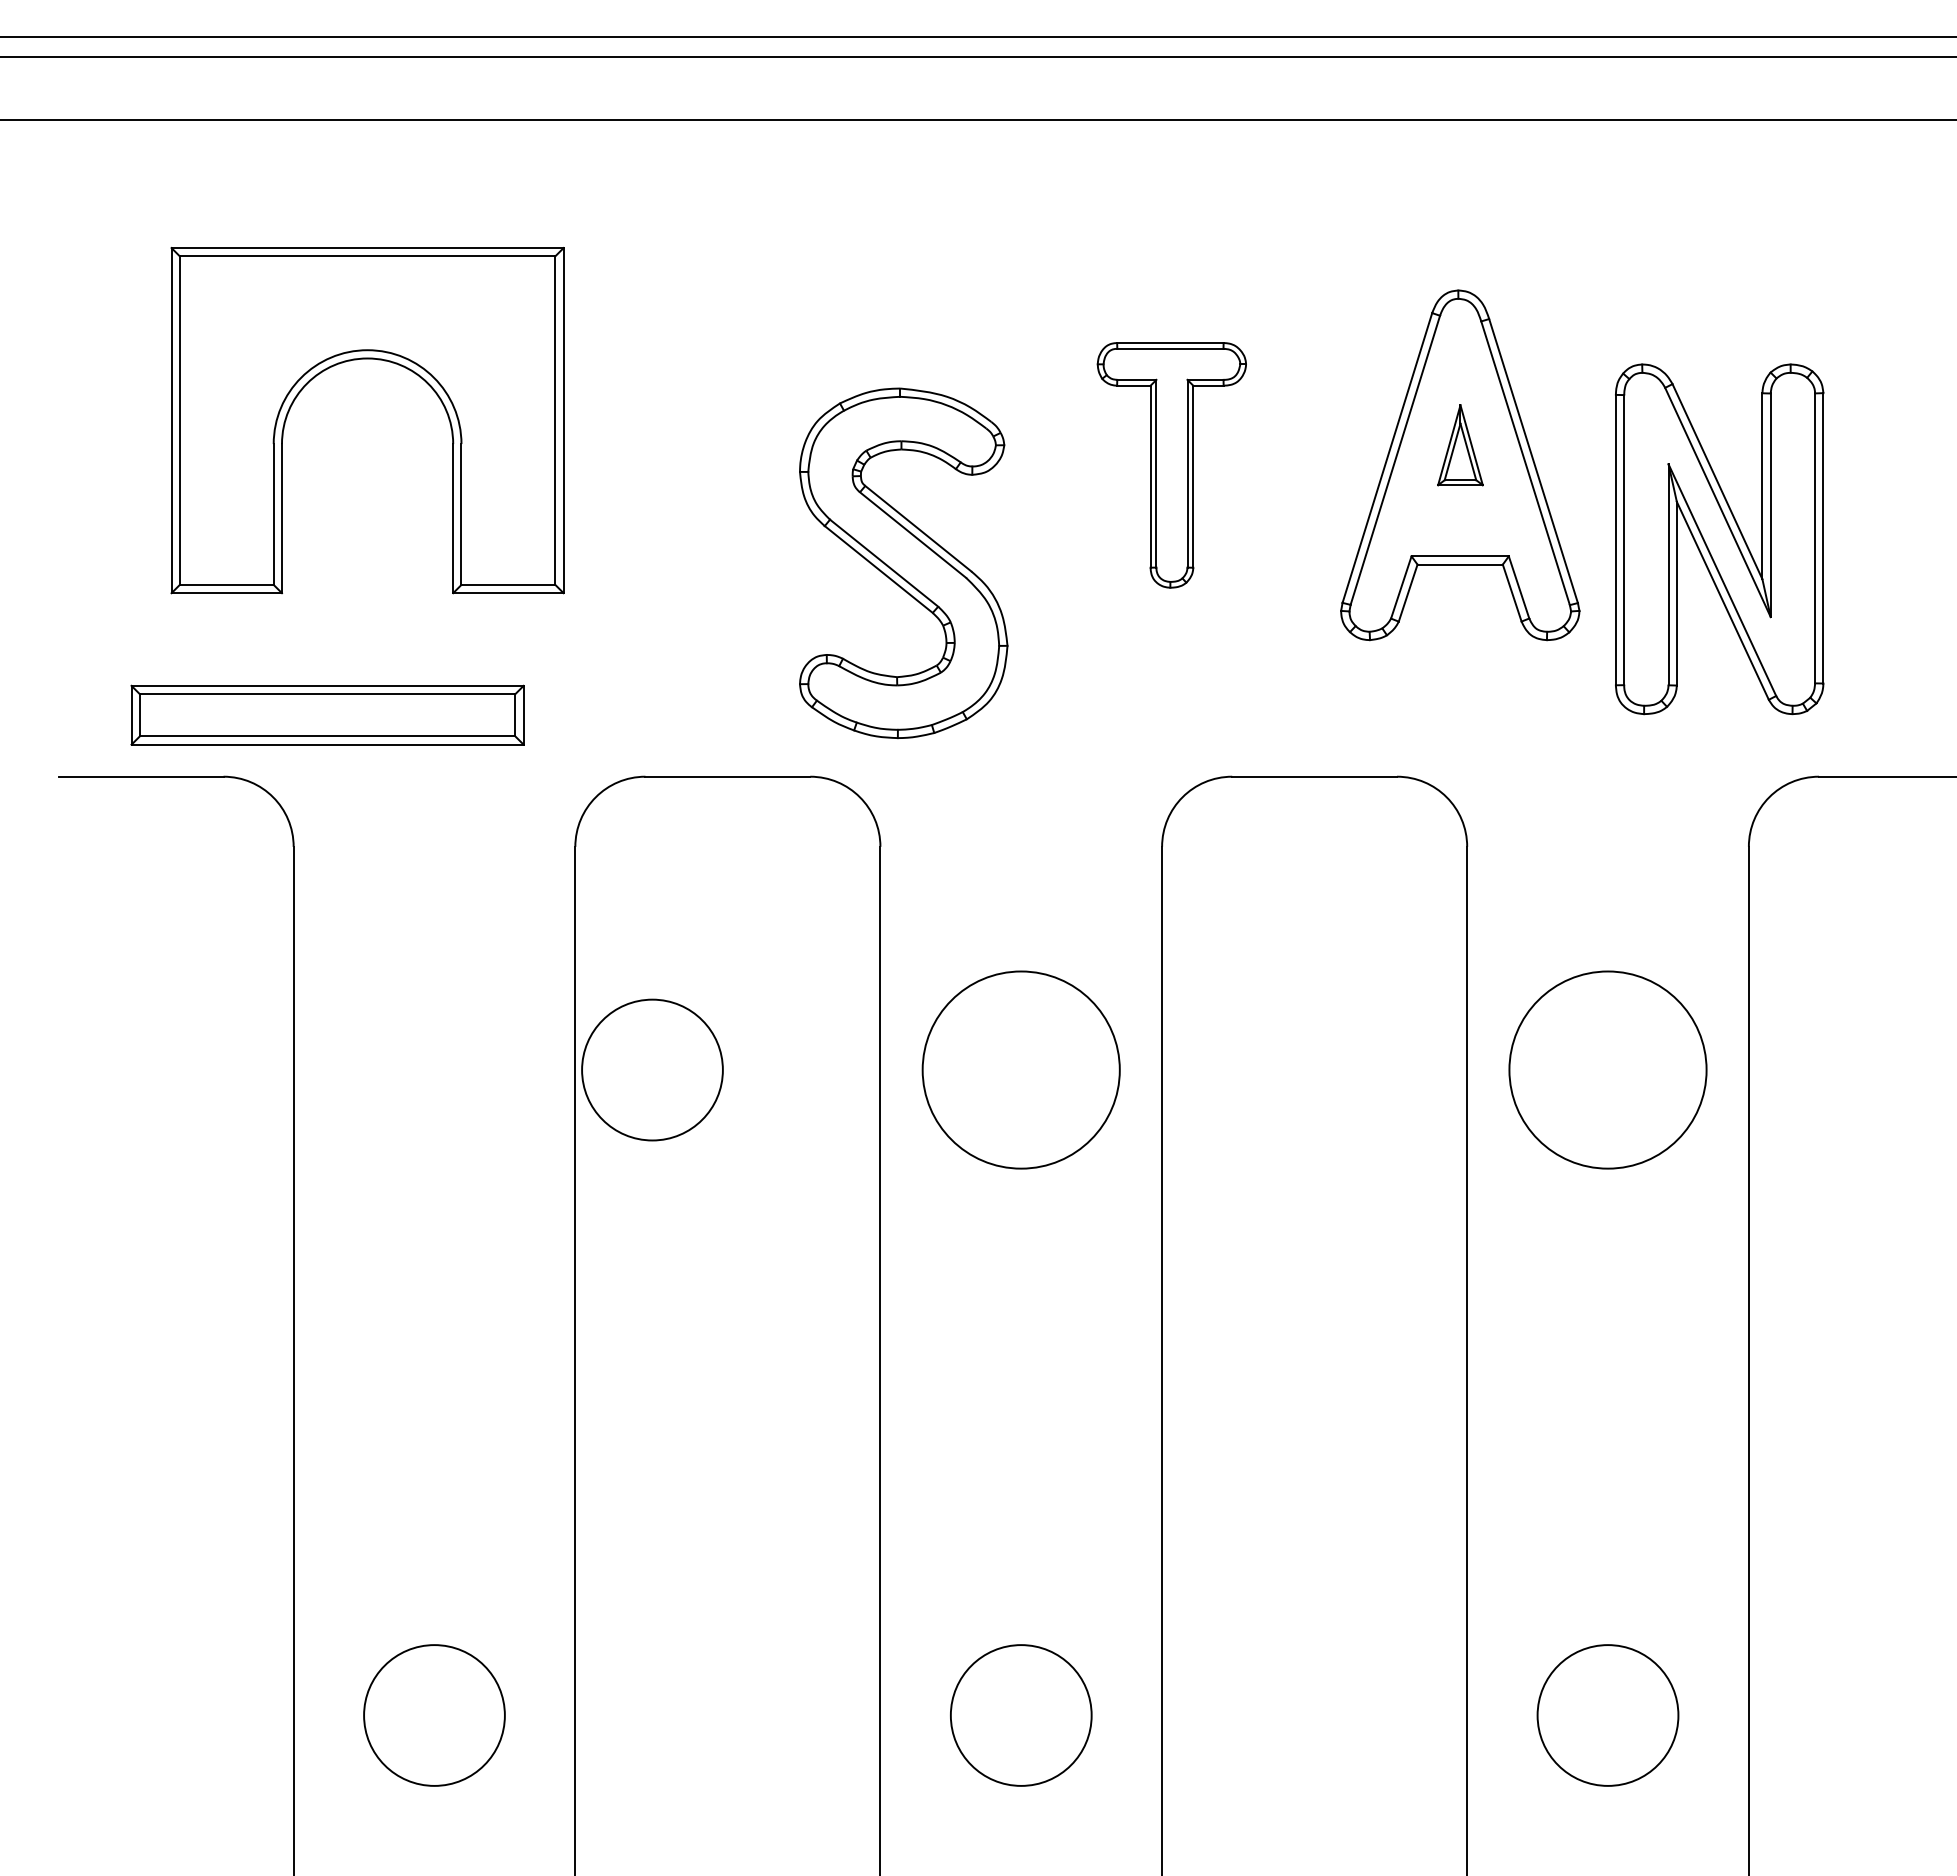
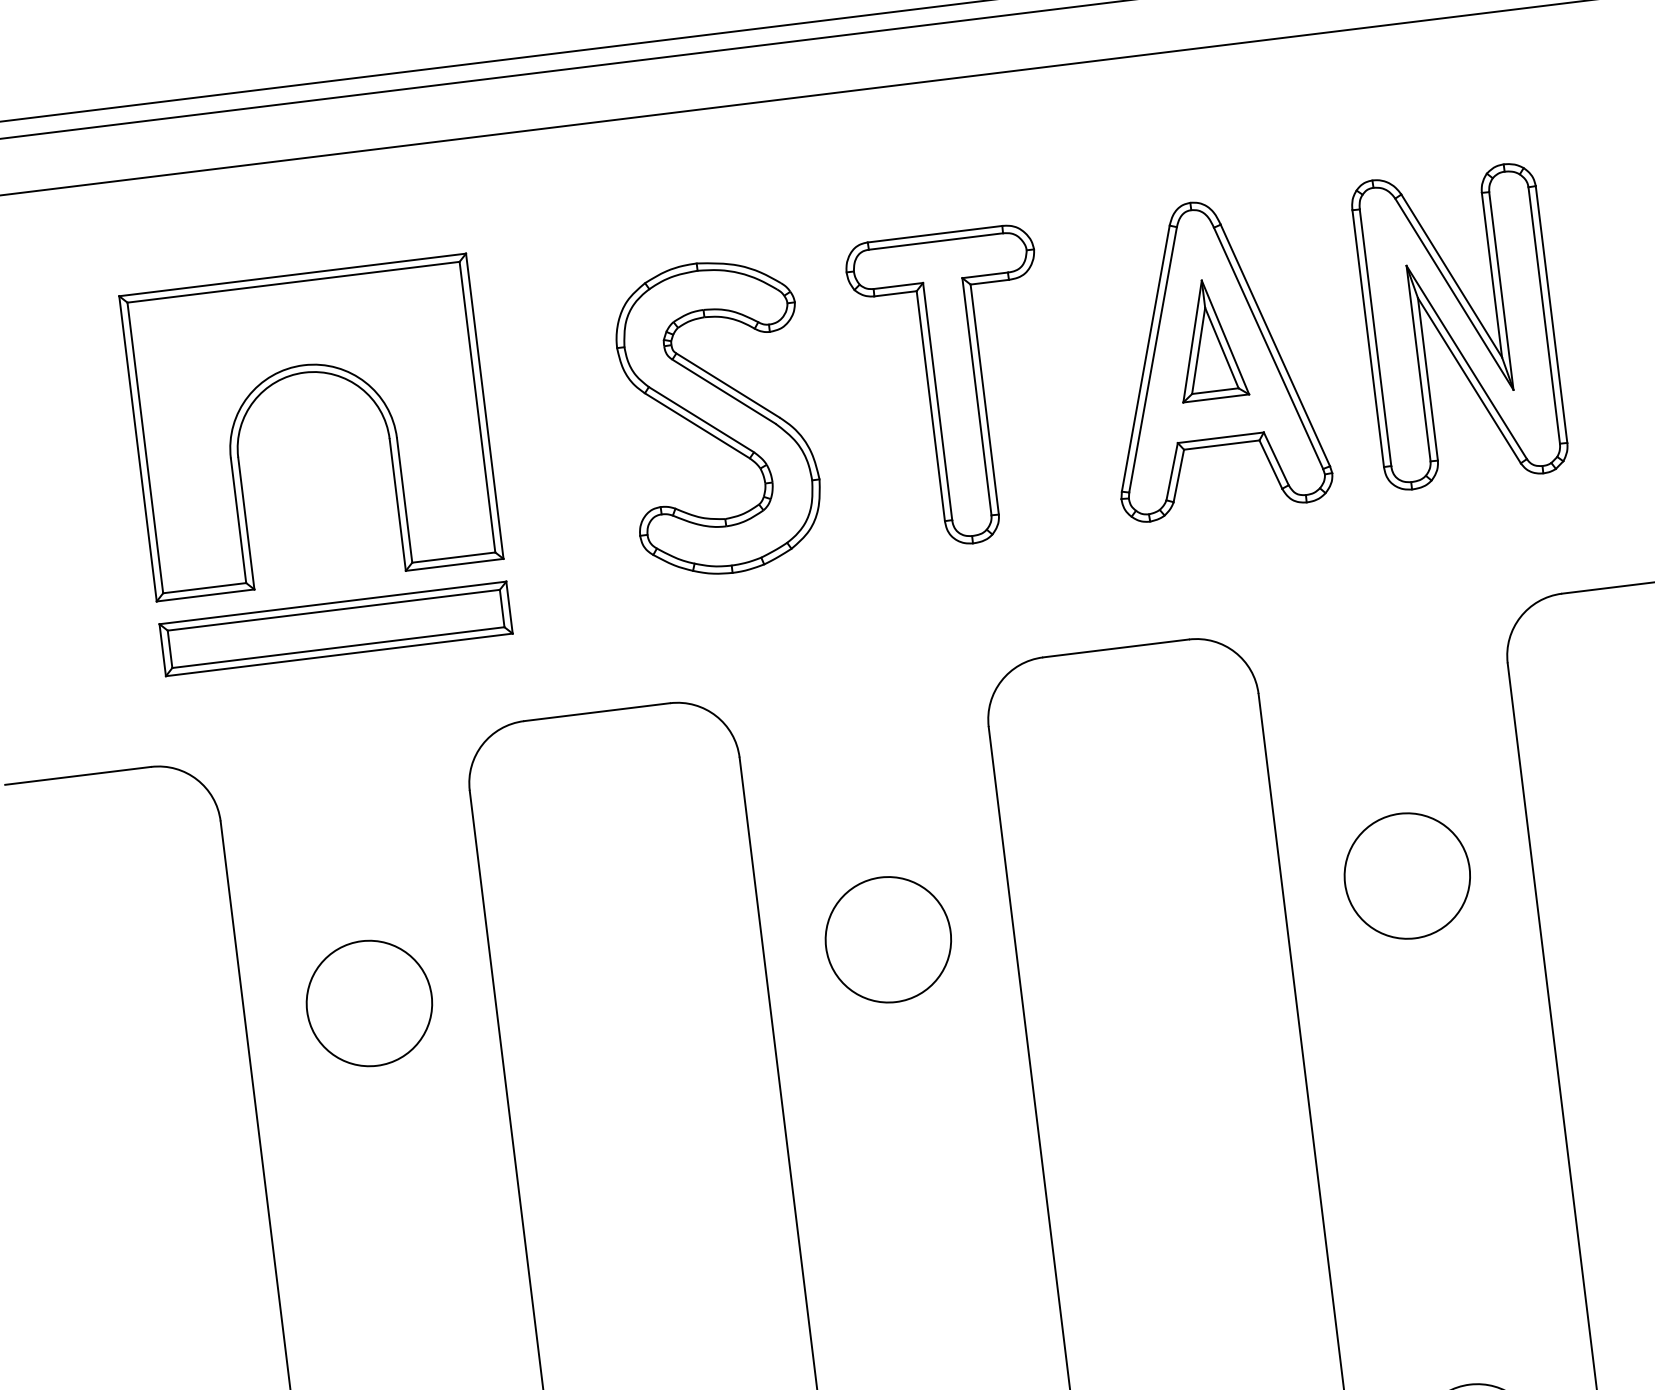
part: (367, 359) -> (304, 373), moved
part: (1460, 444) -> (1208, 338), size x1.67
part: (1171, 465) -> (955, 388), size x1.43
part: (1719, 539) -> (1459, 326), moved
part: (903, 563) -> (718, 417), moved
part: (327, 714) -> (335, 628), moved
circle: (652, 1069) -> (369, 1003), moved
circle: (1020, 1069) -> (887, 939), size x0.71
circle: (1607, 1069) -> (1406, 875), size x0.71

